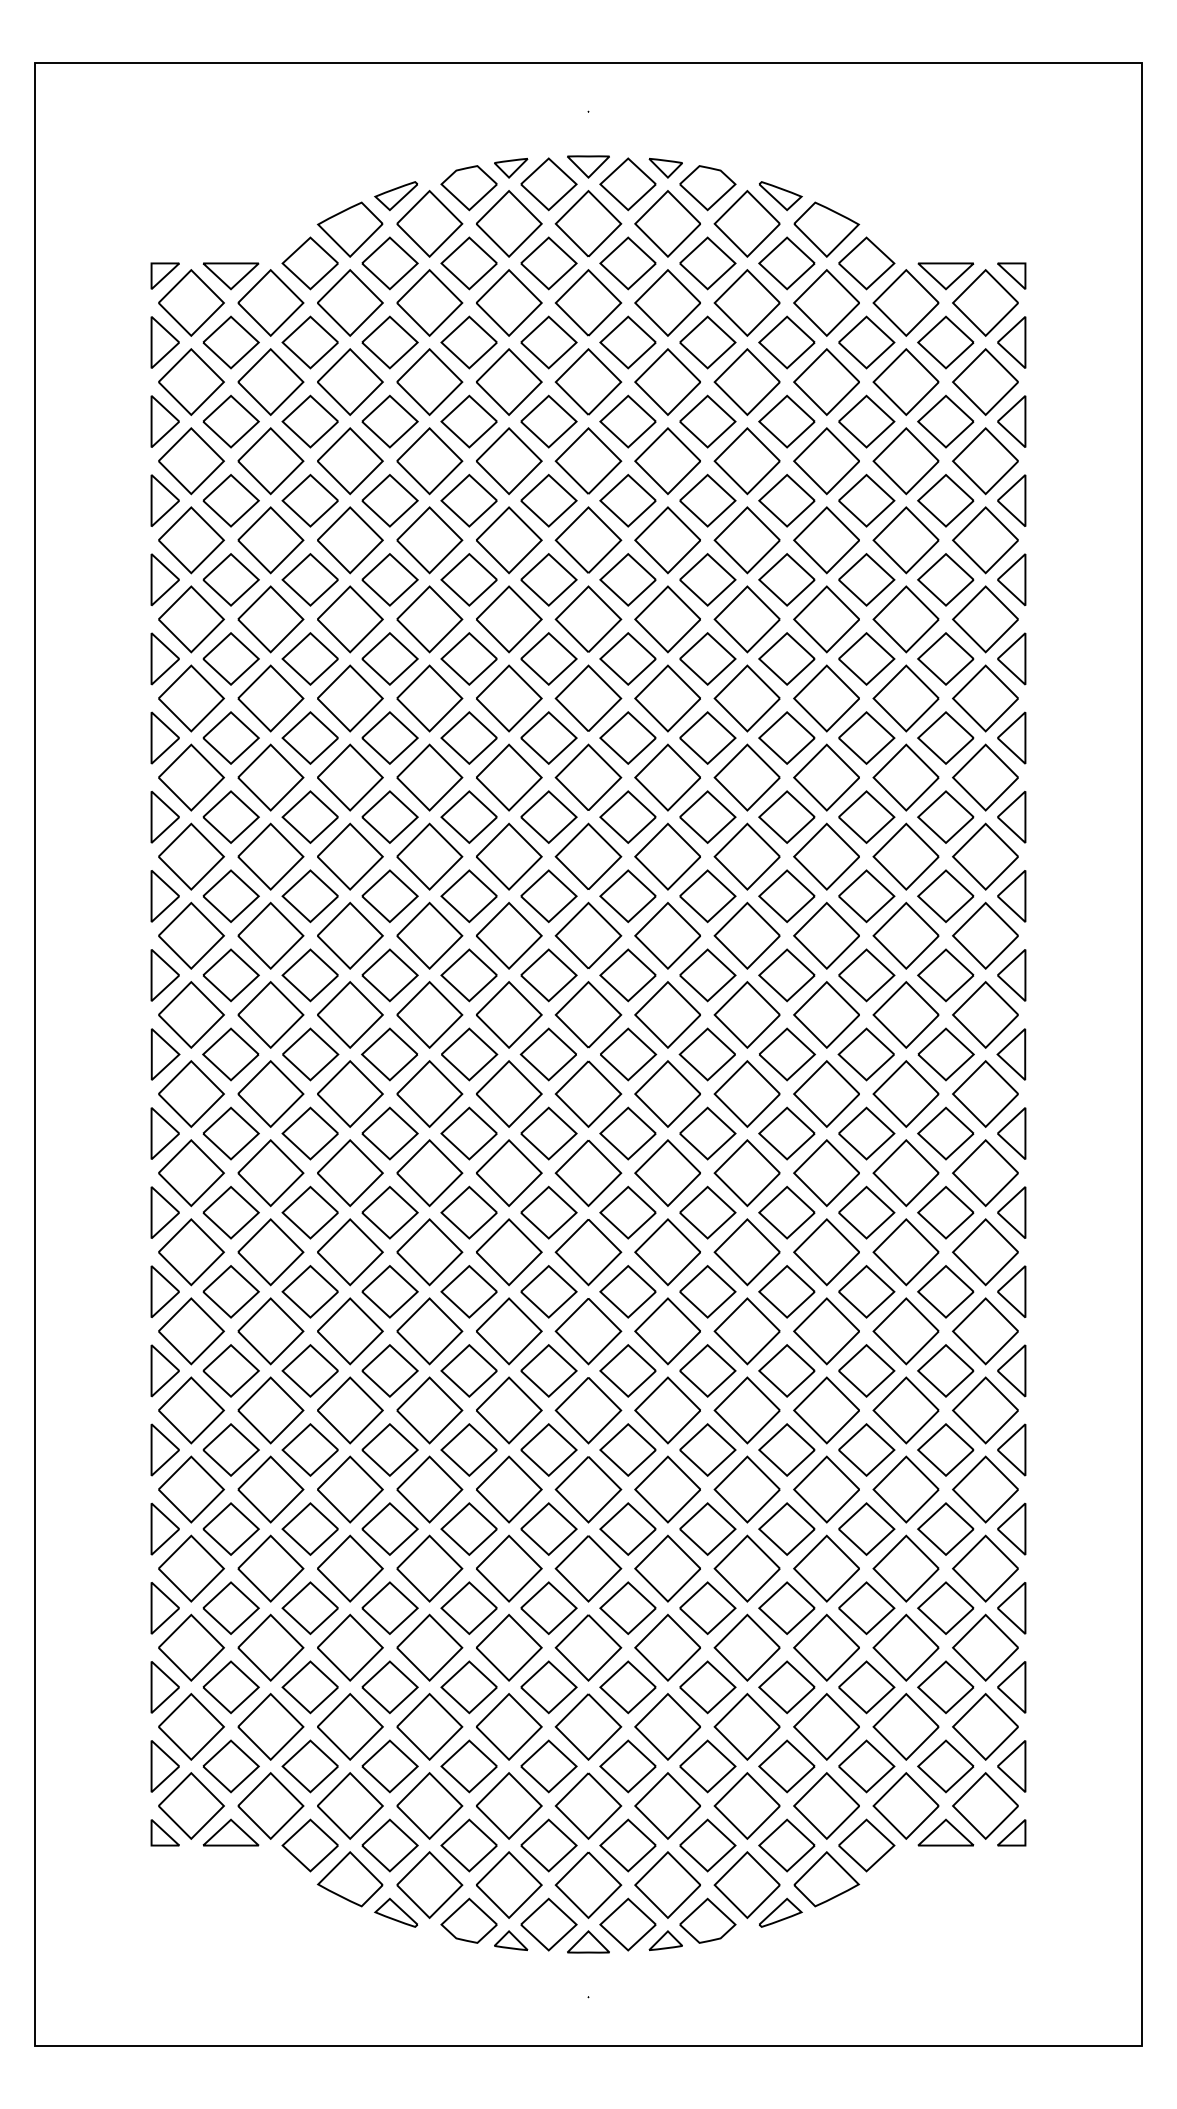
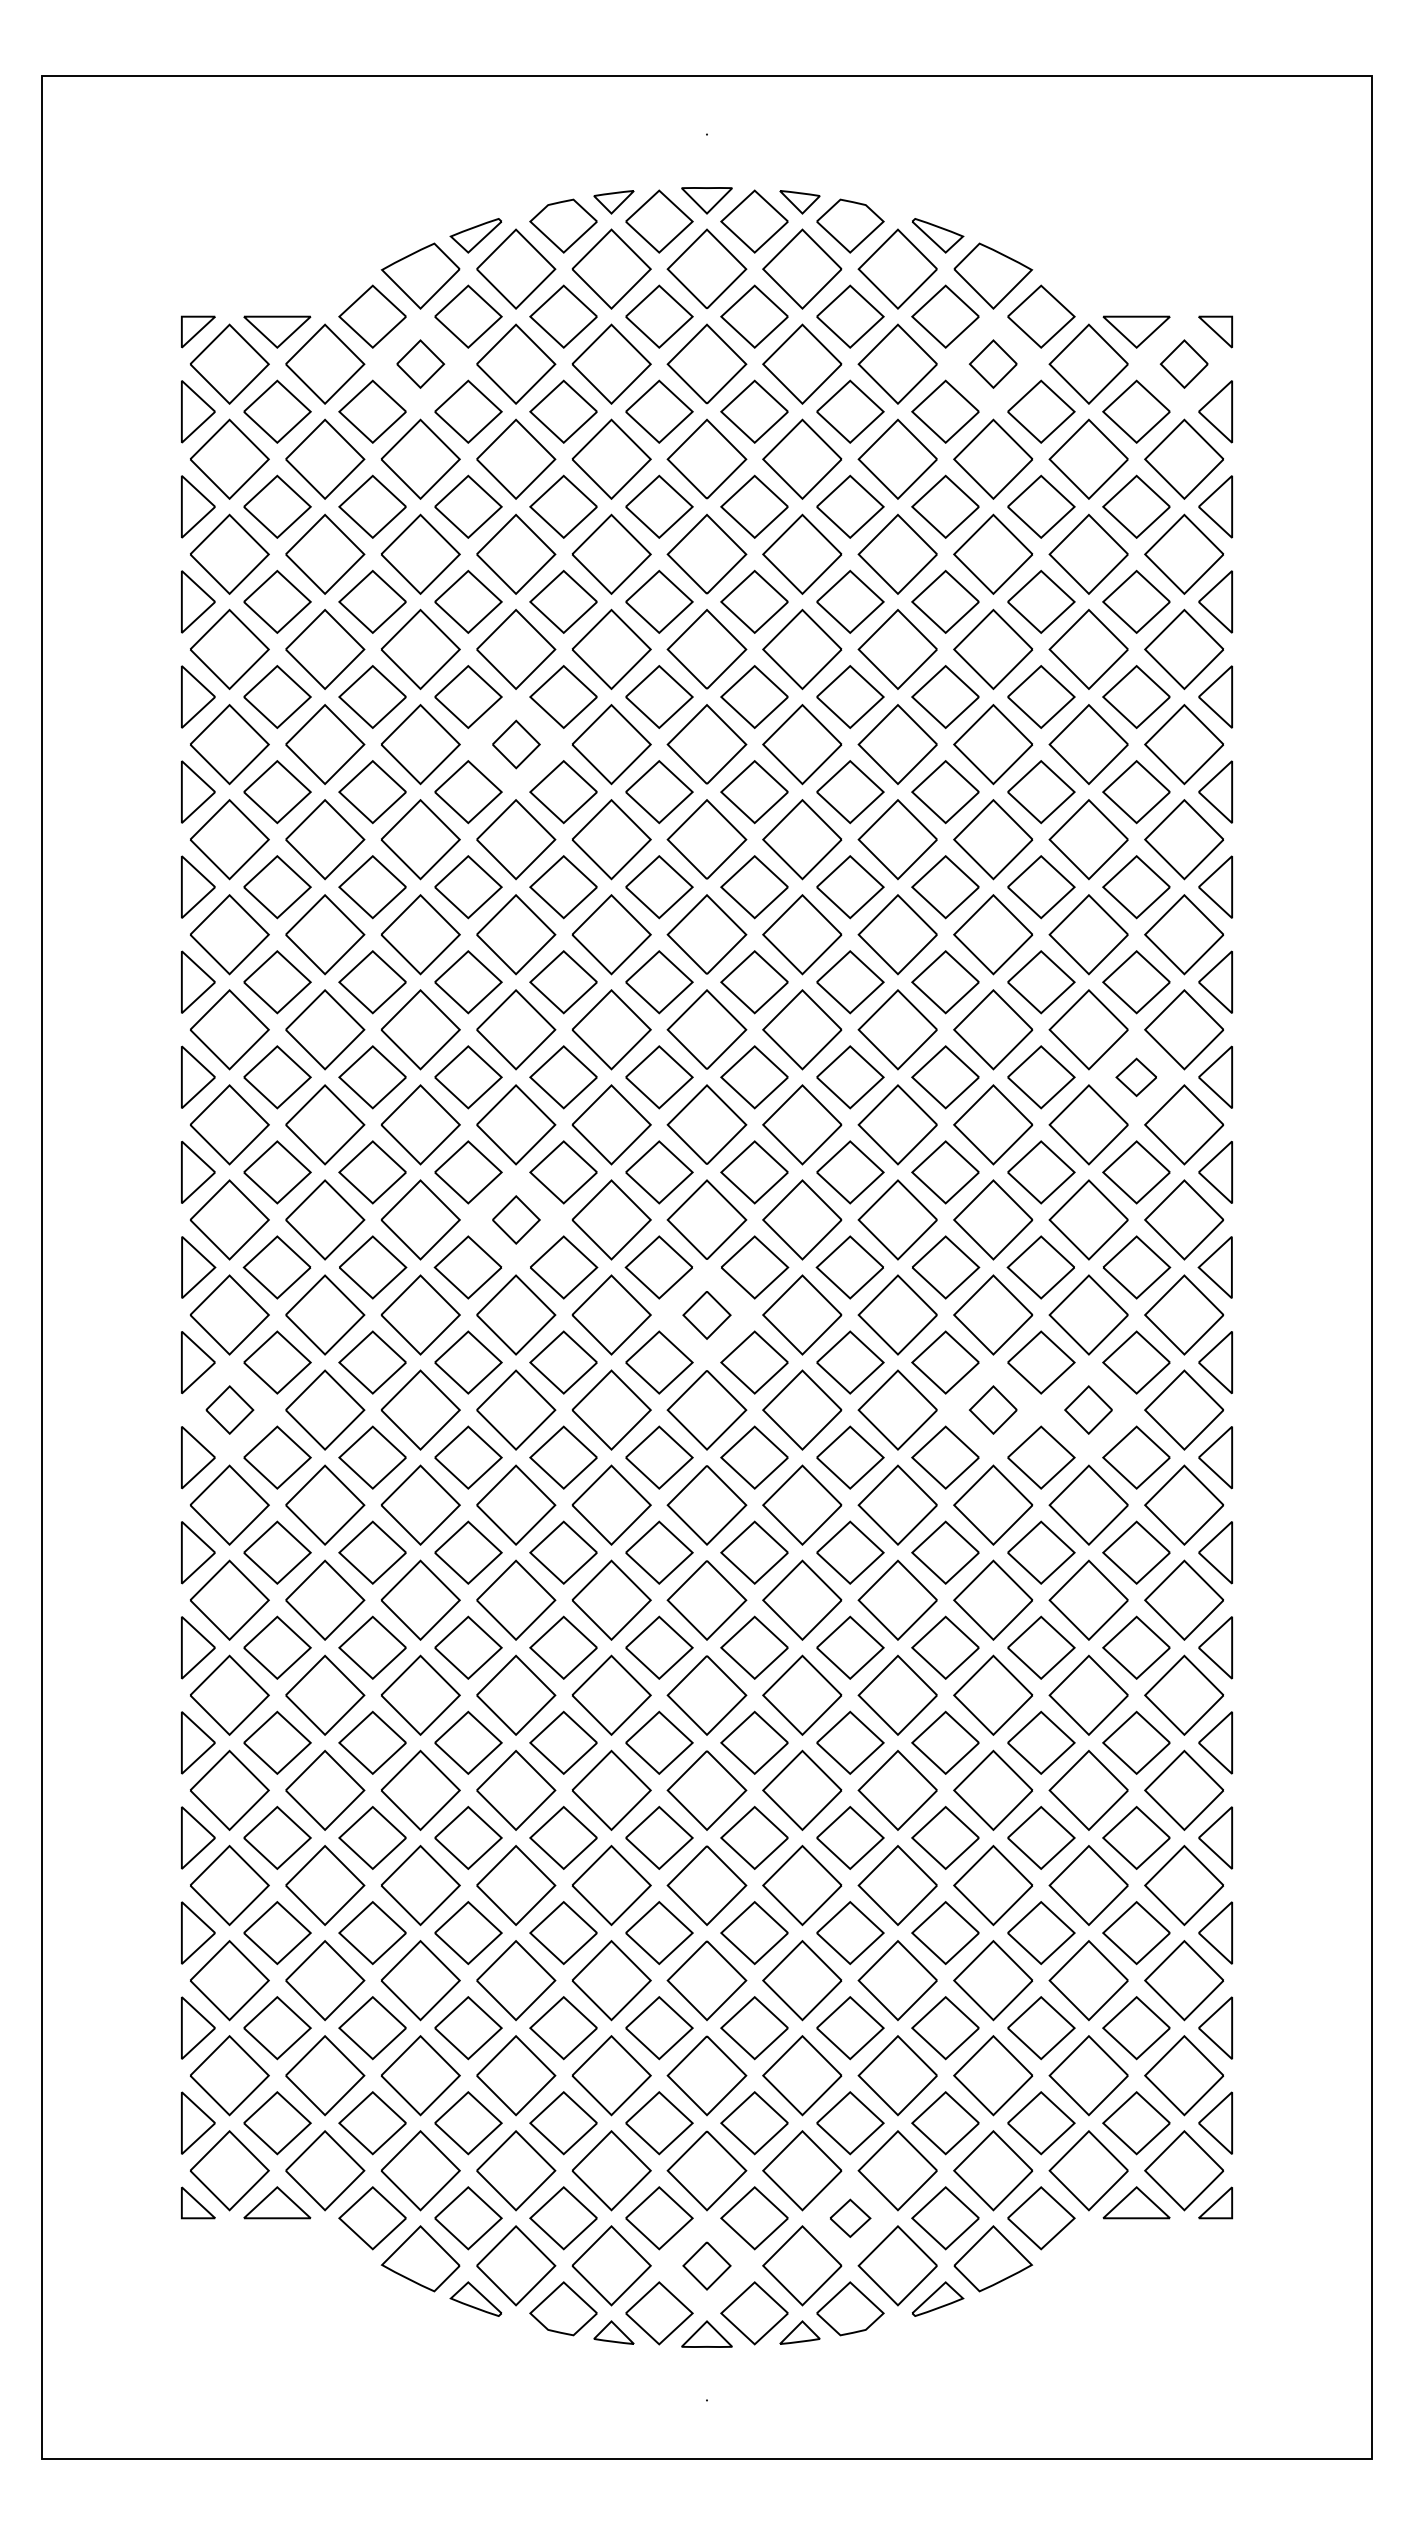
part: (350, 302) -> (420, 363), size x0.6
part: (826, 302) -> (993, 363), size x0.6
part: (985, 302) -> (1184, 363), size x0.6
part: (430, 619) -> (516, 744), size x0.6
part: (945, 896) -> (1136, 1077), size x0.6
part: (430, 1014) -> (516, 1219), size x0.6
part: (588, 1094) -> (706, 1315), size x0.6
part: (191, 1172) -> (229, 1409), size x0.6
part: (826, 1172) -> (993, 1409), size x0.6
part: (905, 1172) -> (1088, 1409), size x0.6
part: (707, 1845) -> (850, 2218), size x0.6
part: (588, 1884) -> (706, 2265), size x0.6

